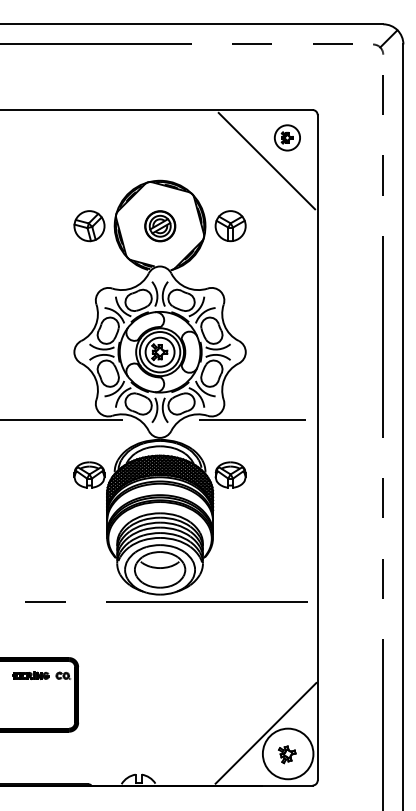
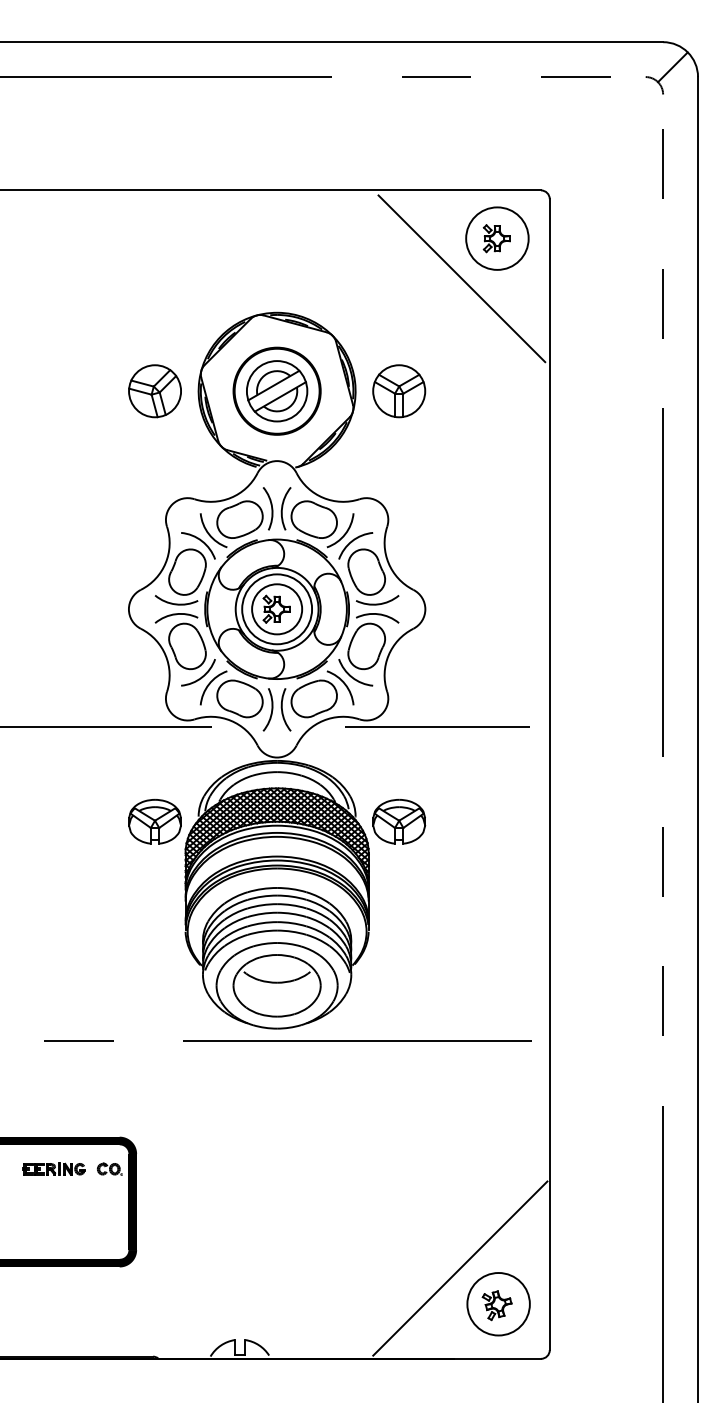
part: (287, 137) -> (497, 237), size x1.43
part: (160, 226) -> (277, 391), size x1.67
circle: (288, 753) -> (499, 1303), size x0.71

